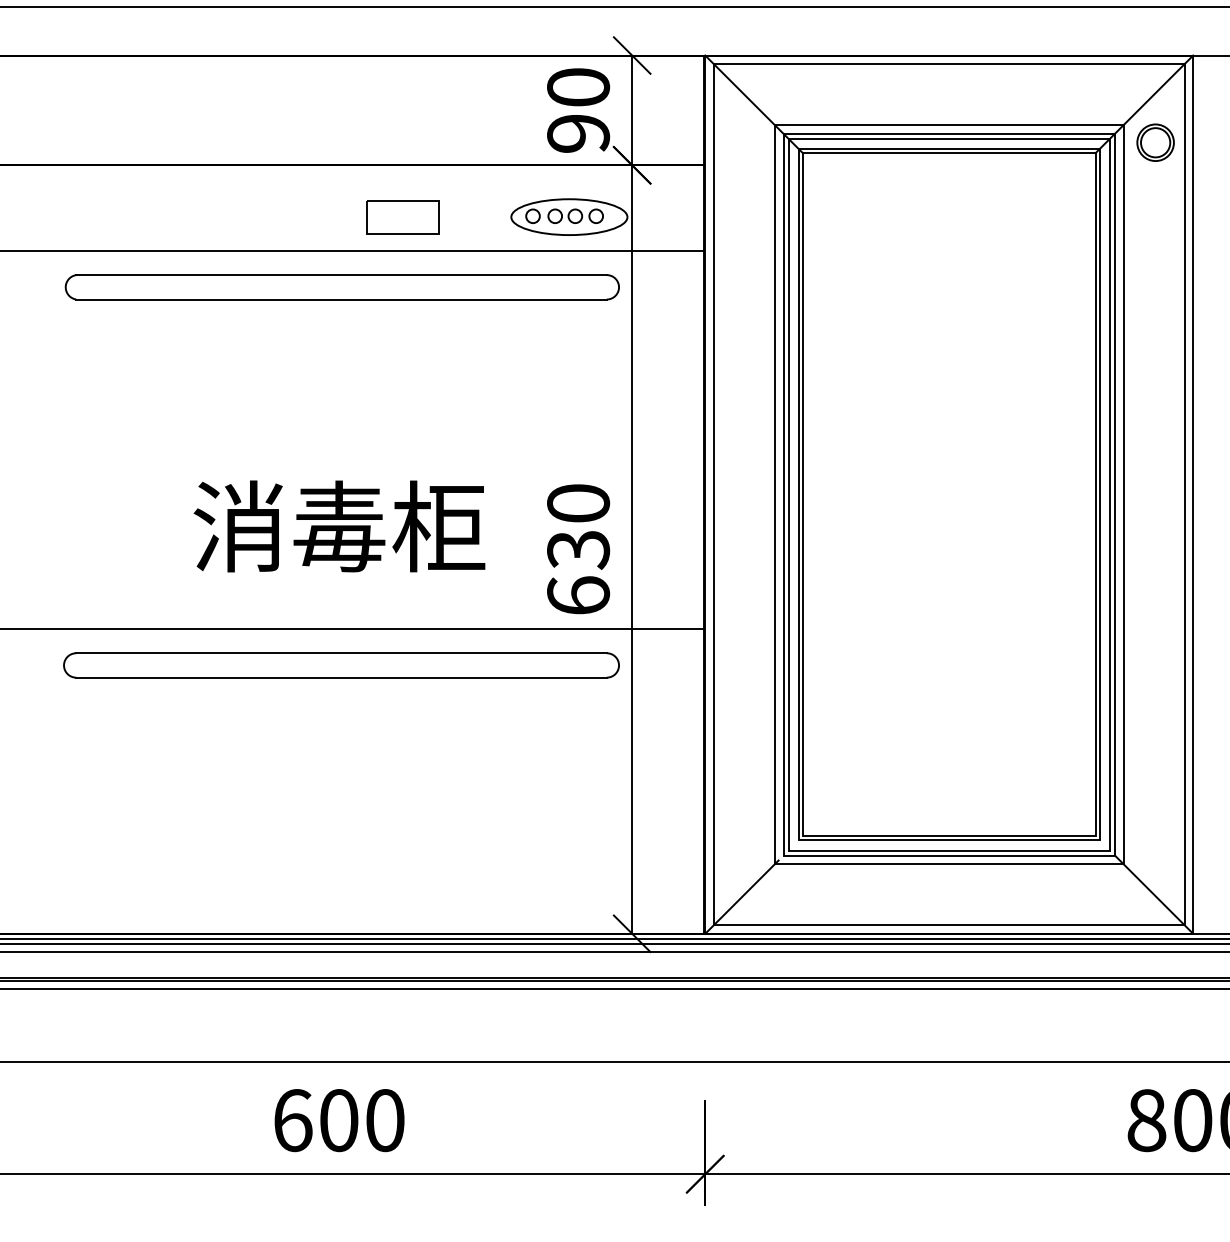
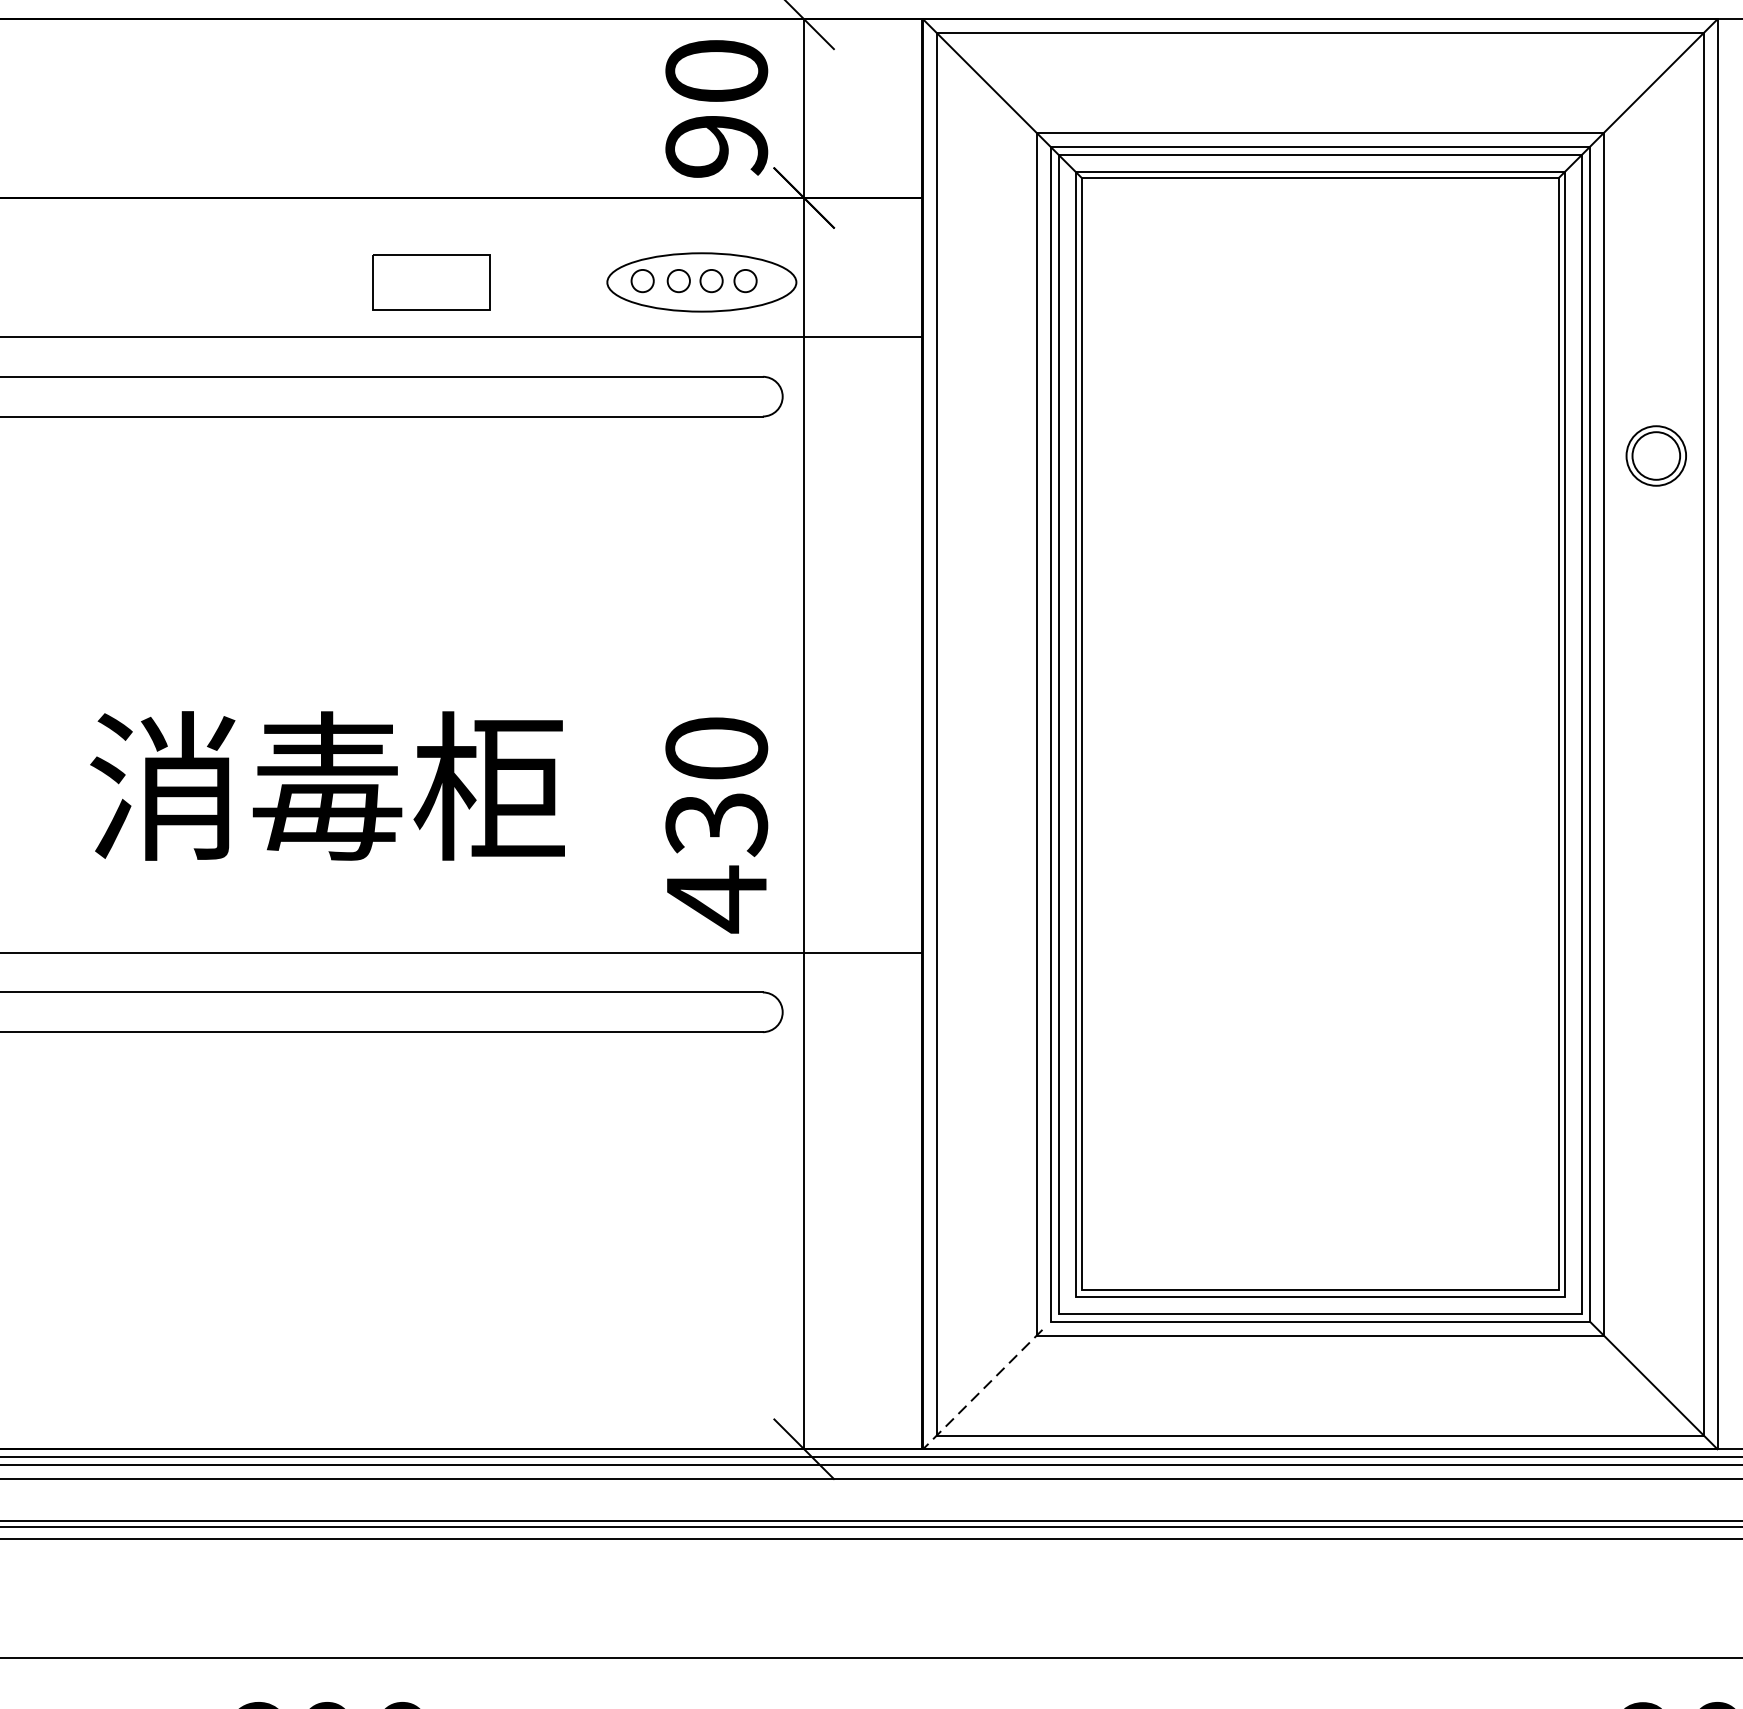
part: (1155, 142) -> (1656, 455), moved
text: (578, 596) -> (716, 900), 630 -> 430
line: (741, 897) -> (982, 1390), solid -> dashed

